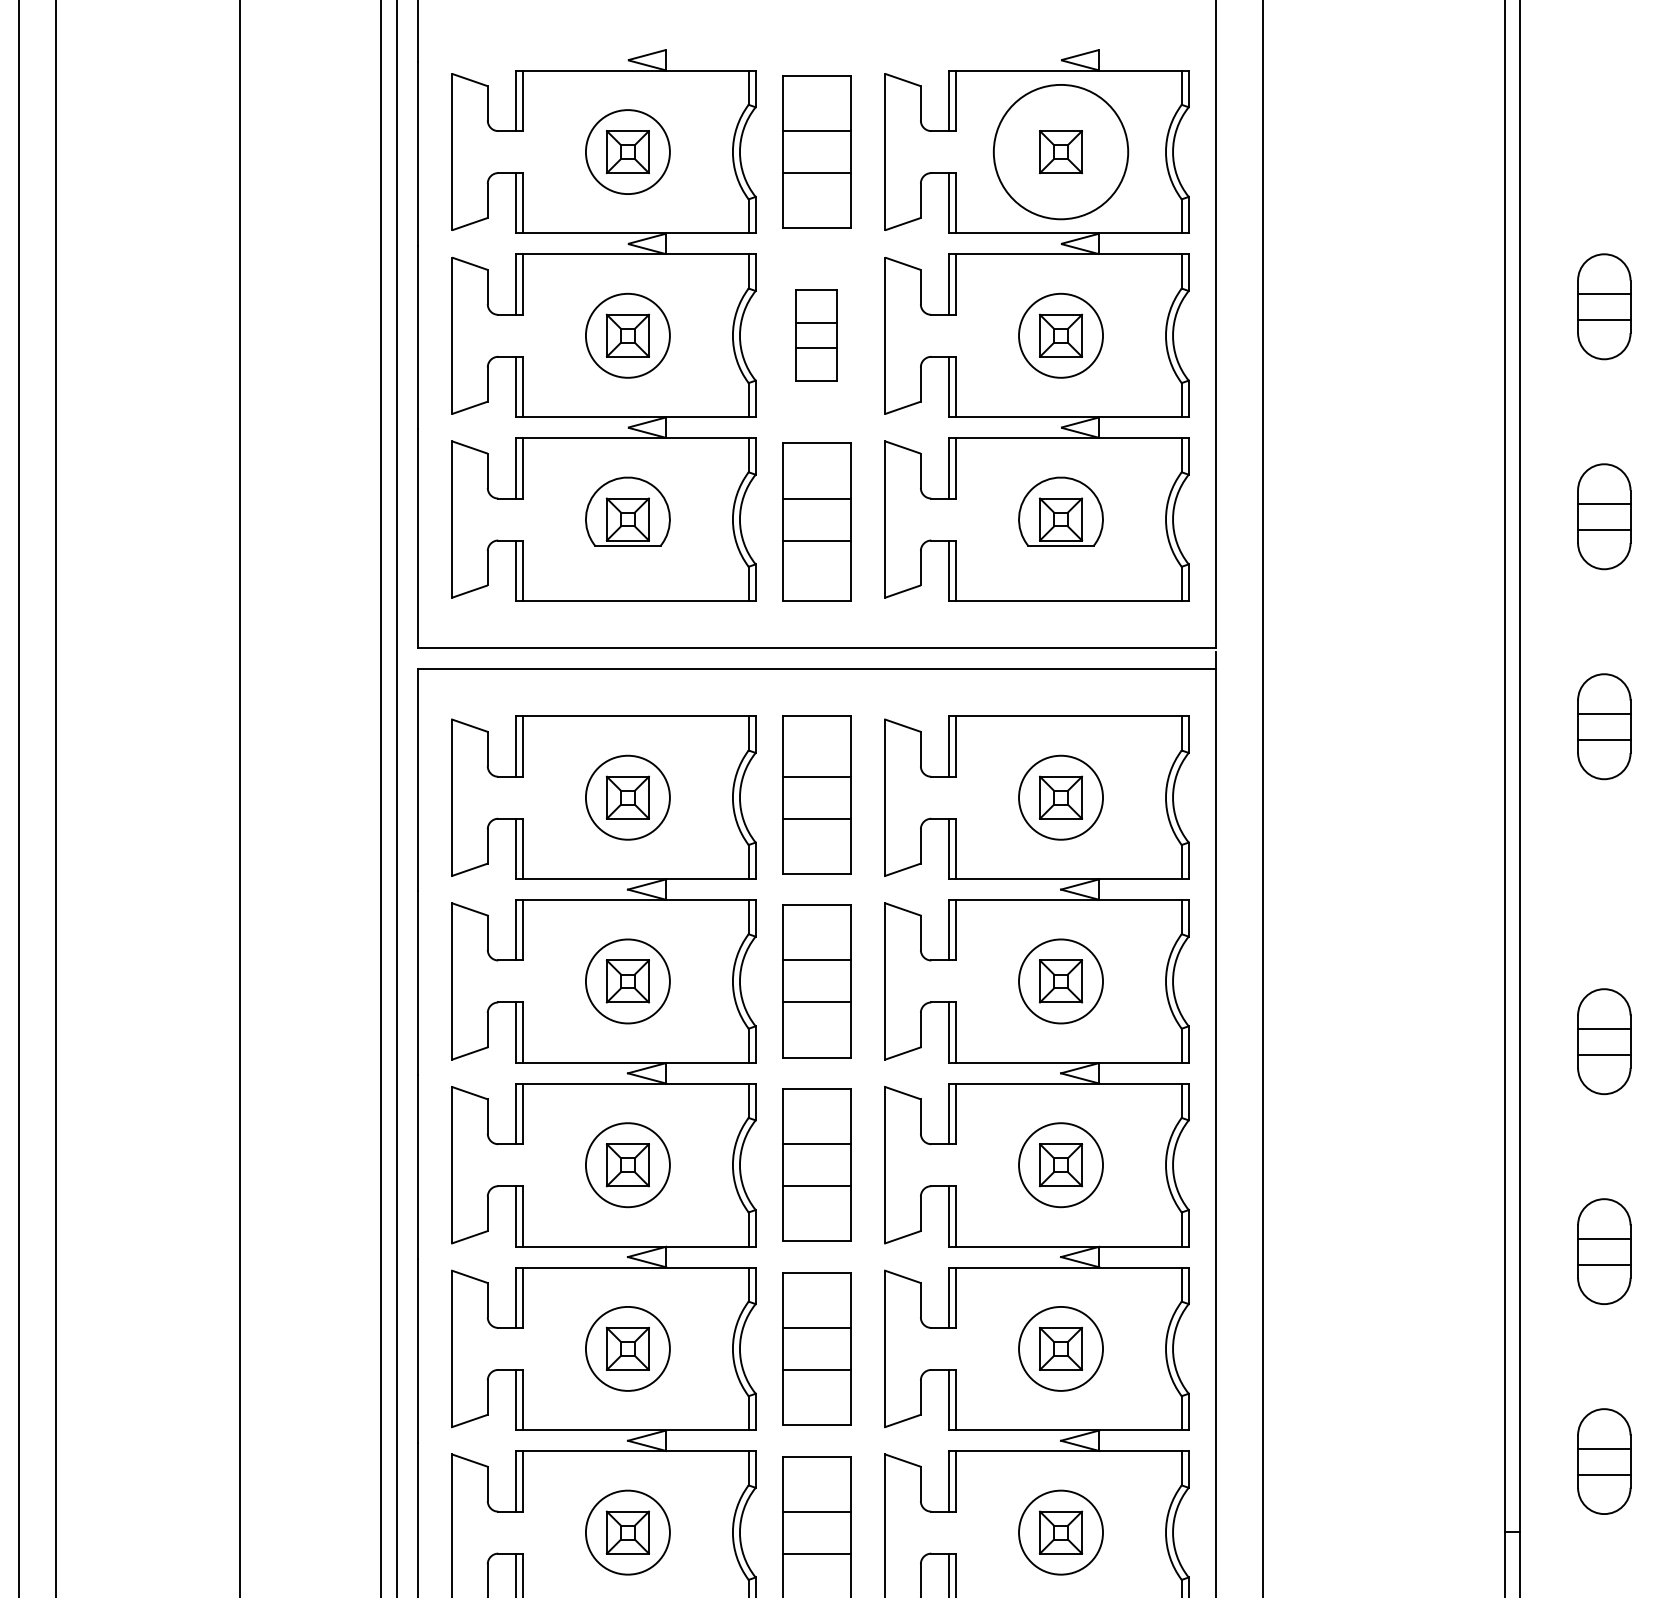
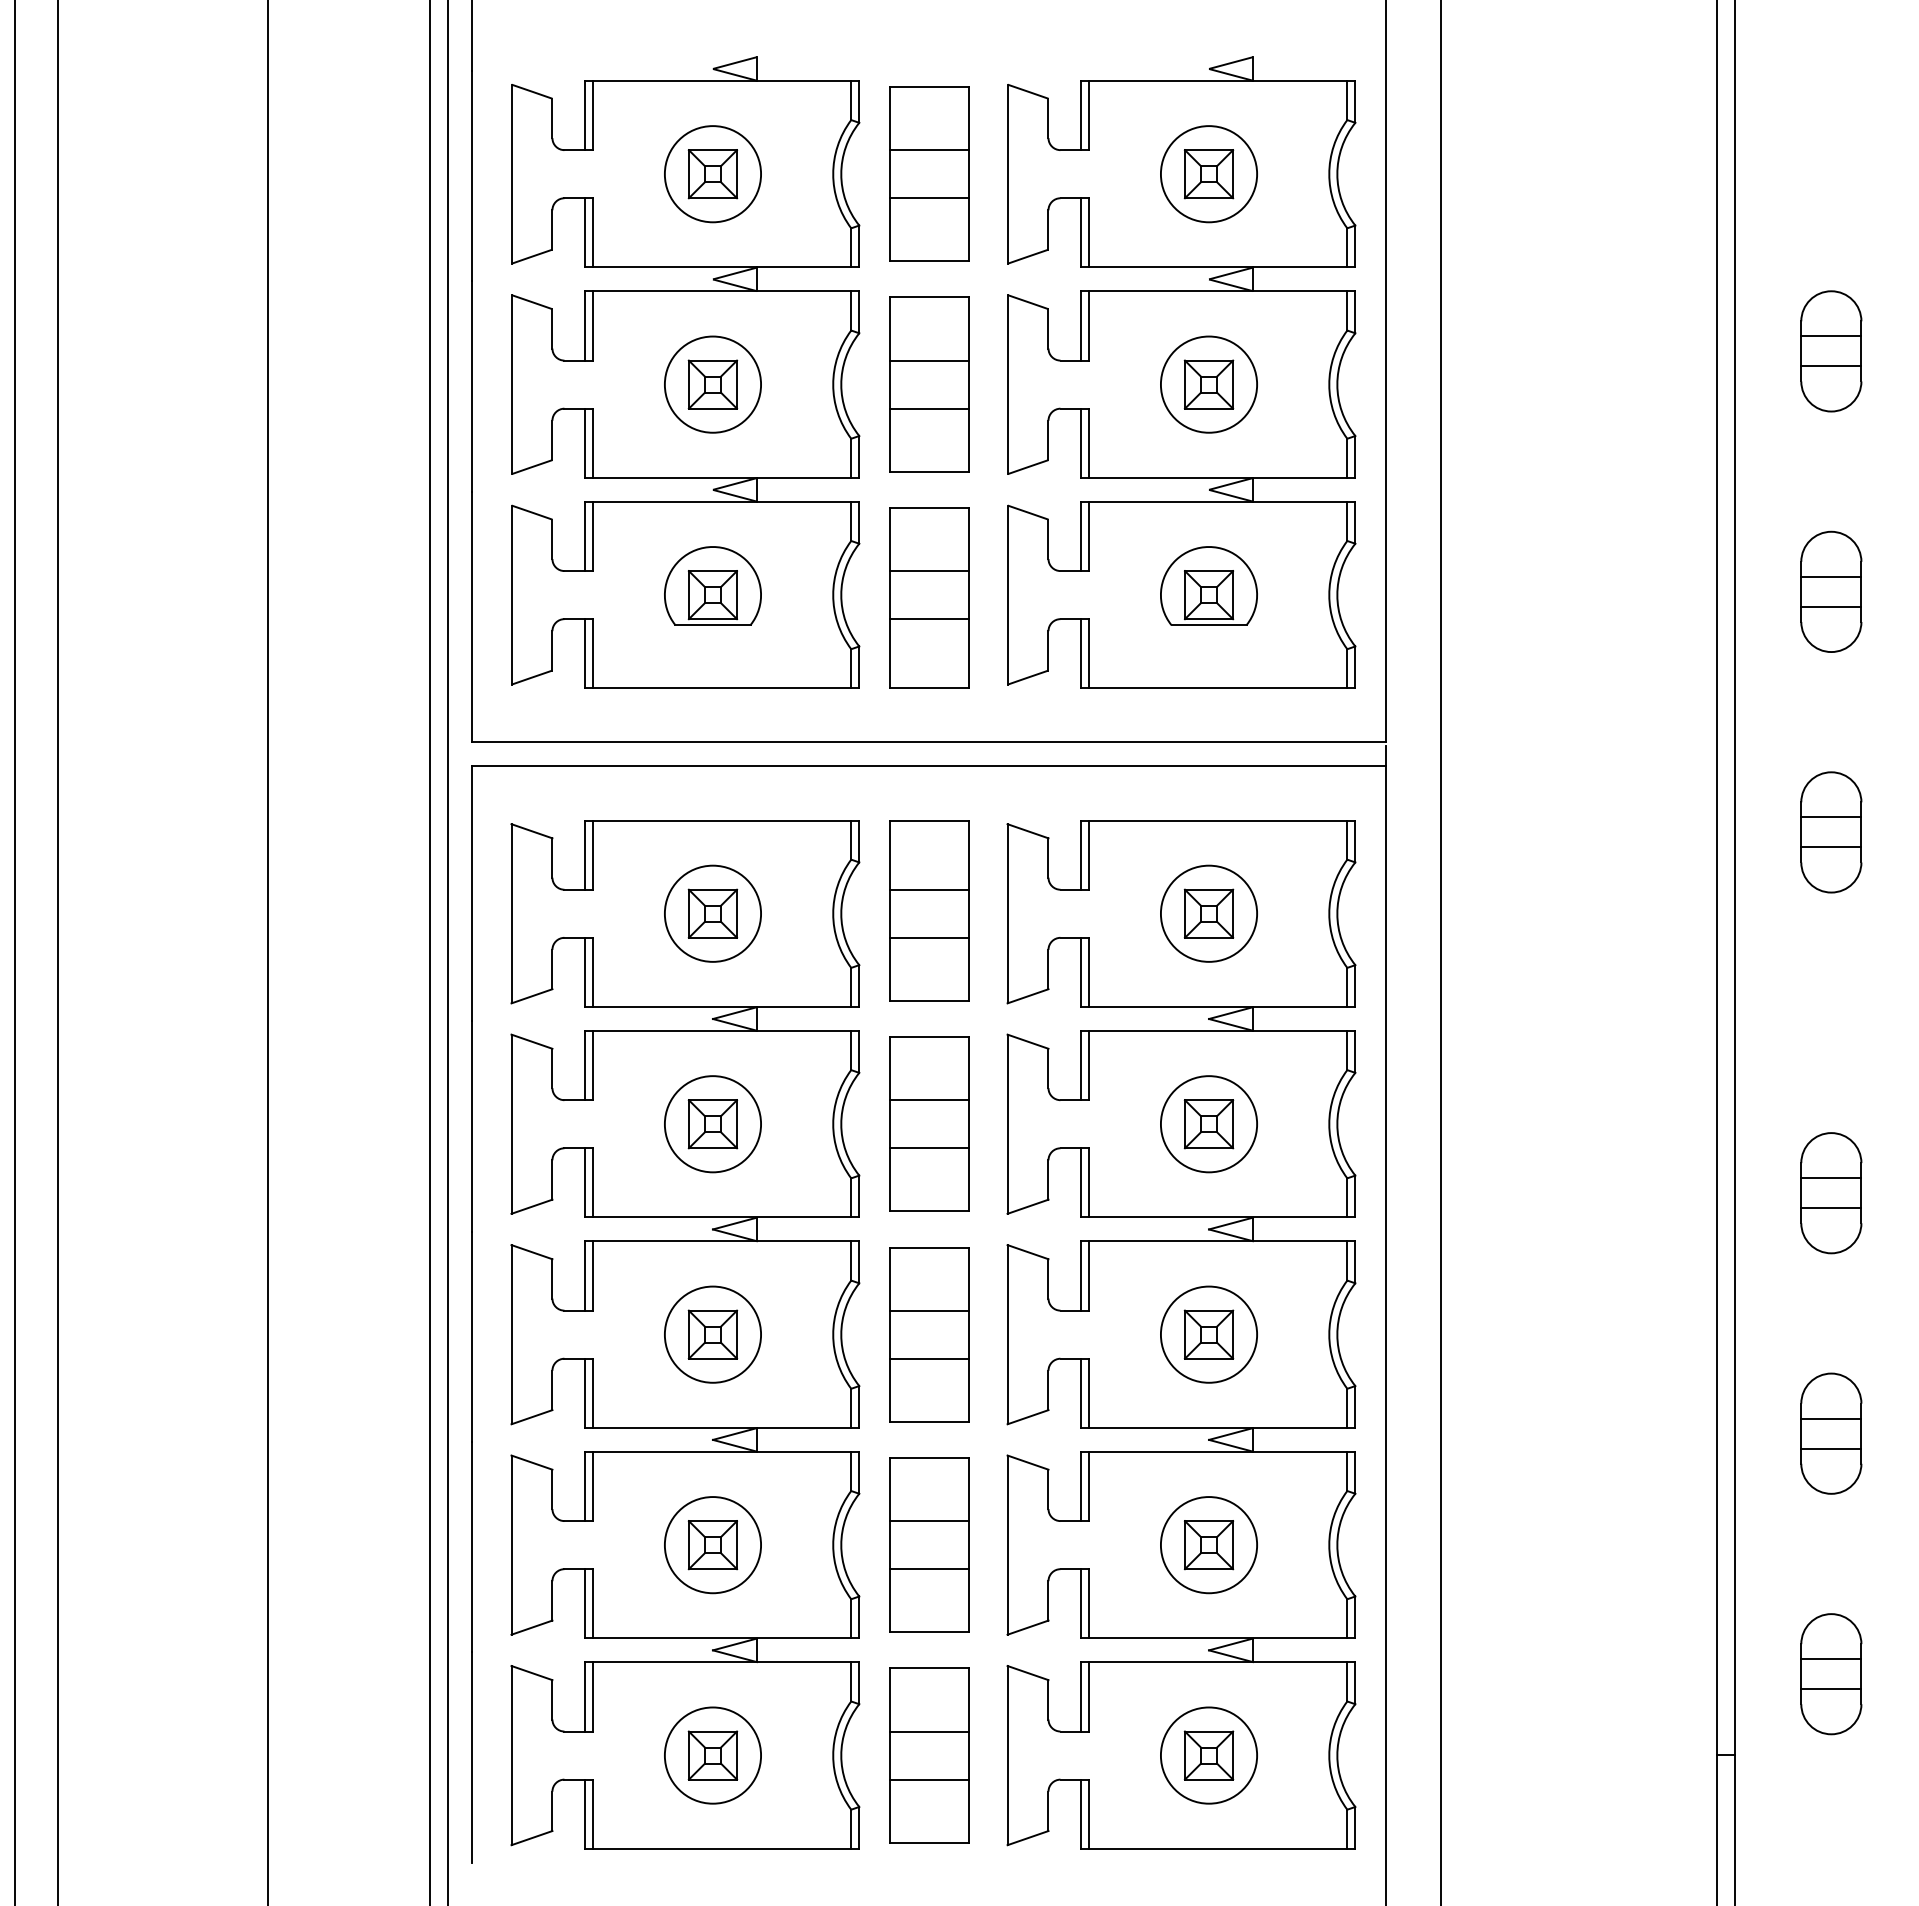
circle: (1060, 152) -> (1208, 174), size x0.62
part: (816, 335) -> (929, 384), size x1.67

